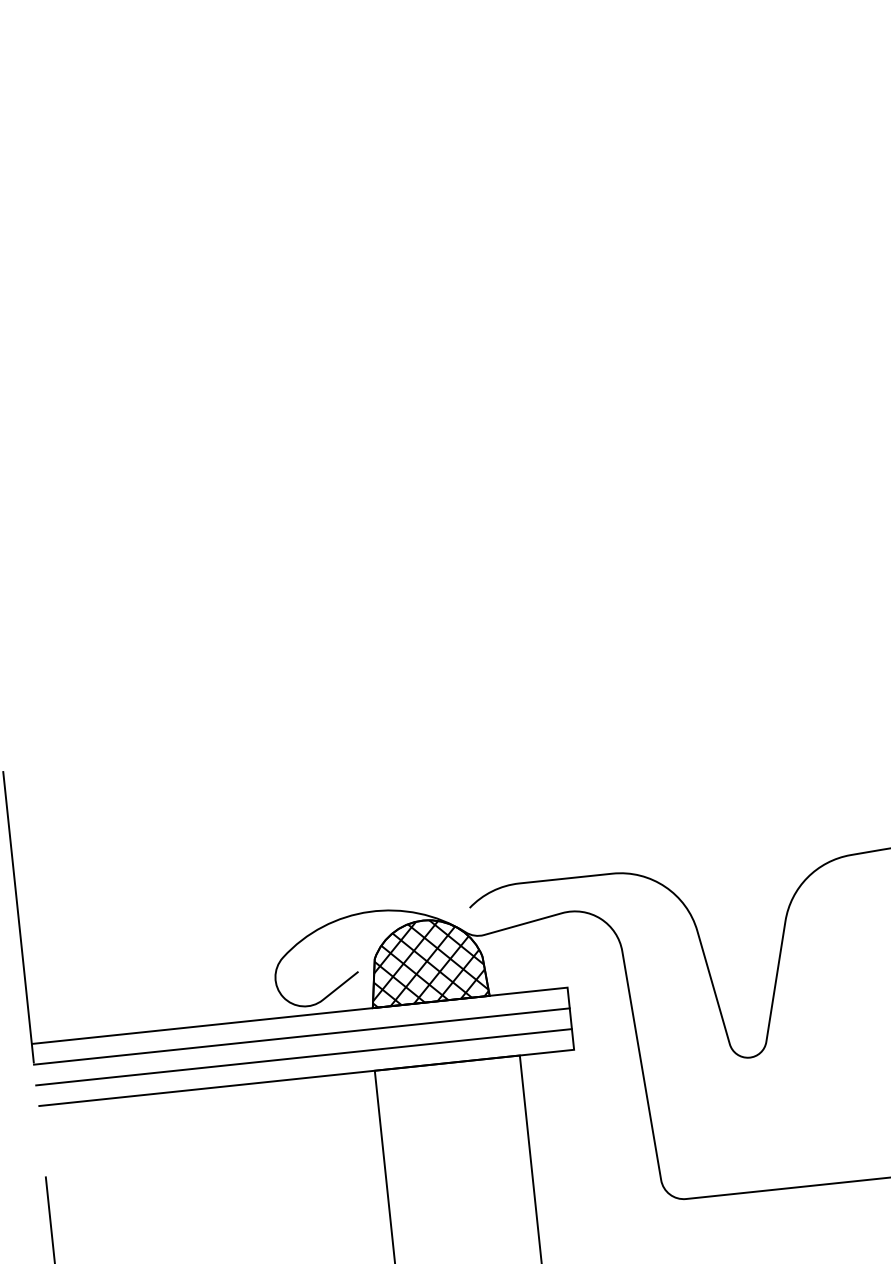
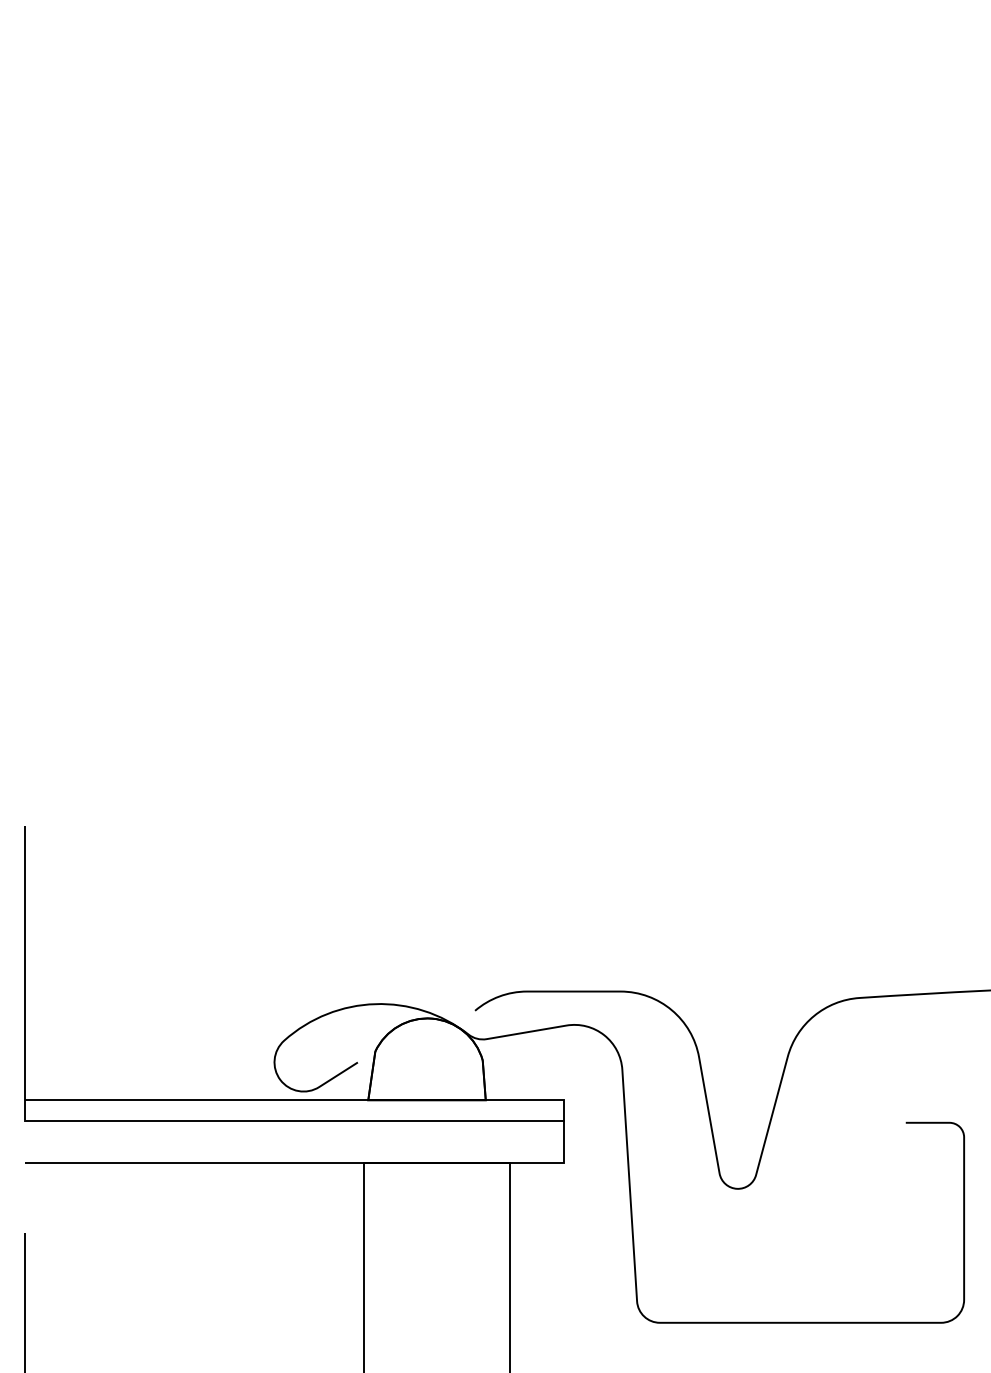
hatch: (426, 961) -> (426, 1059), removed
line: (303, 1056) -> (294, 1141), removed

